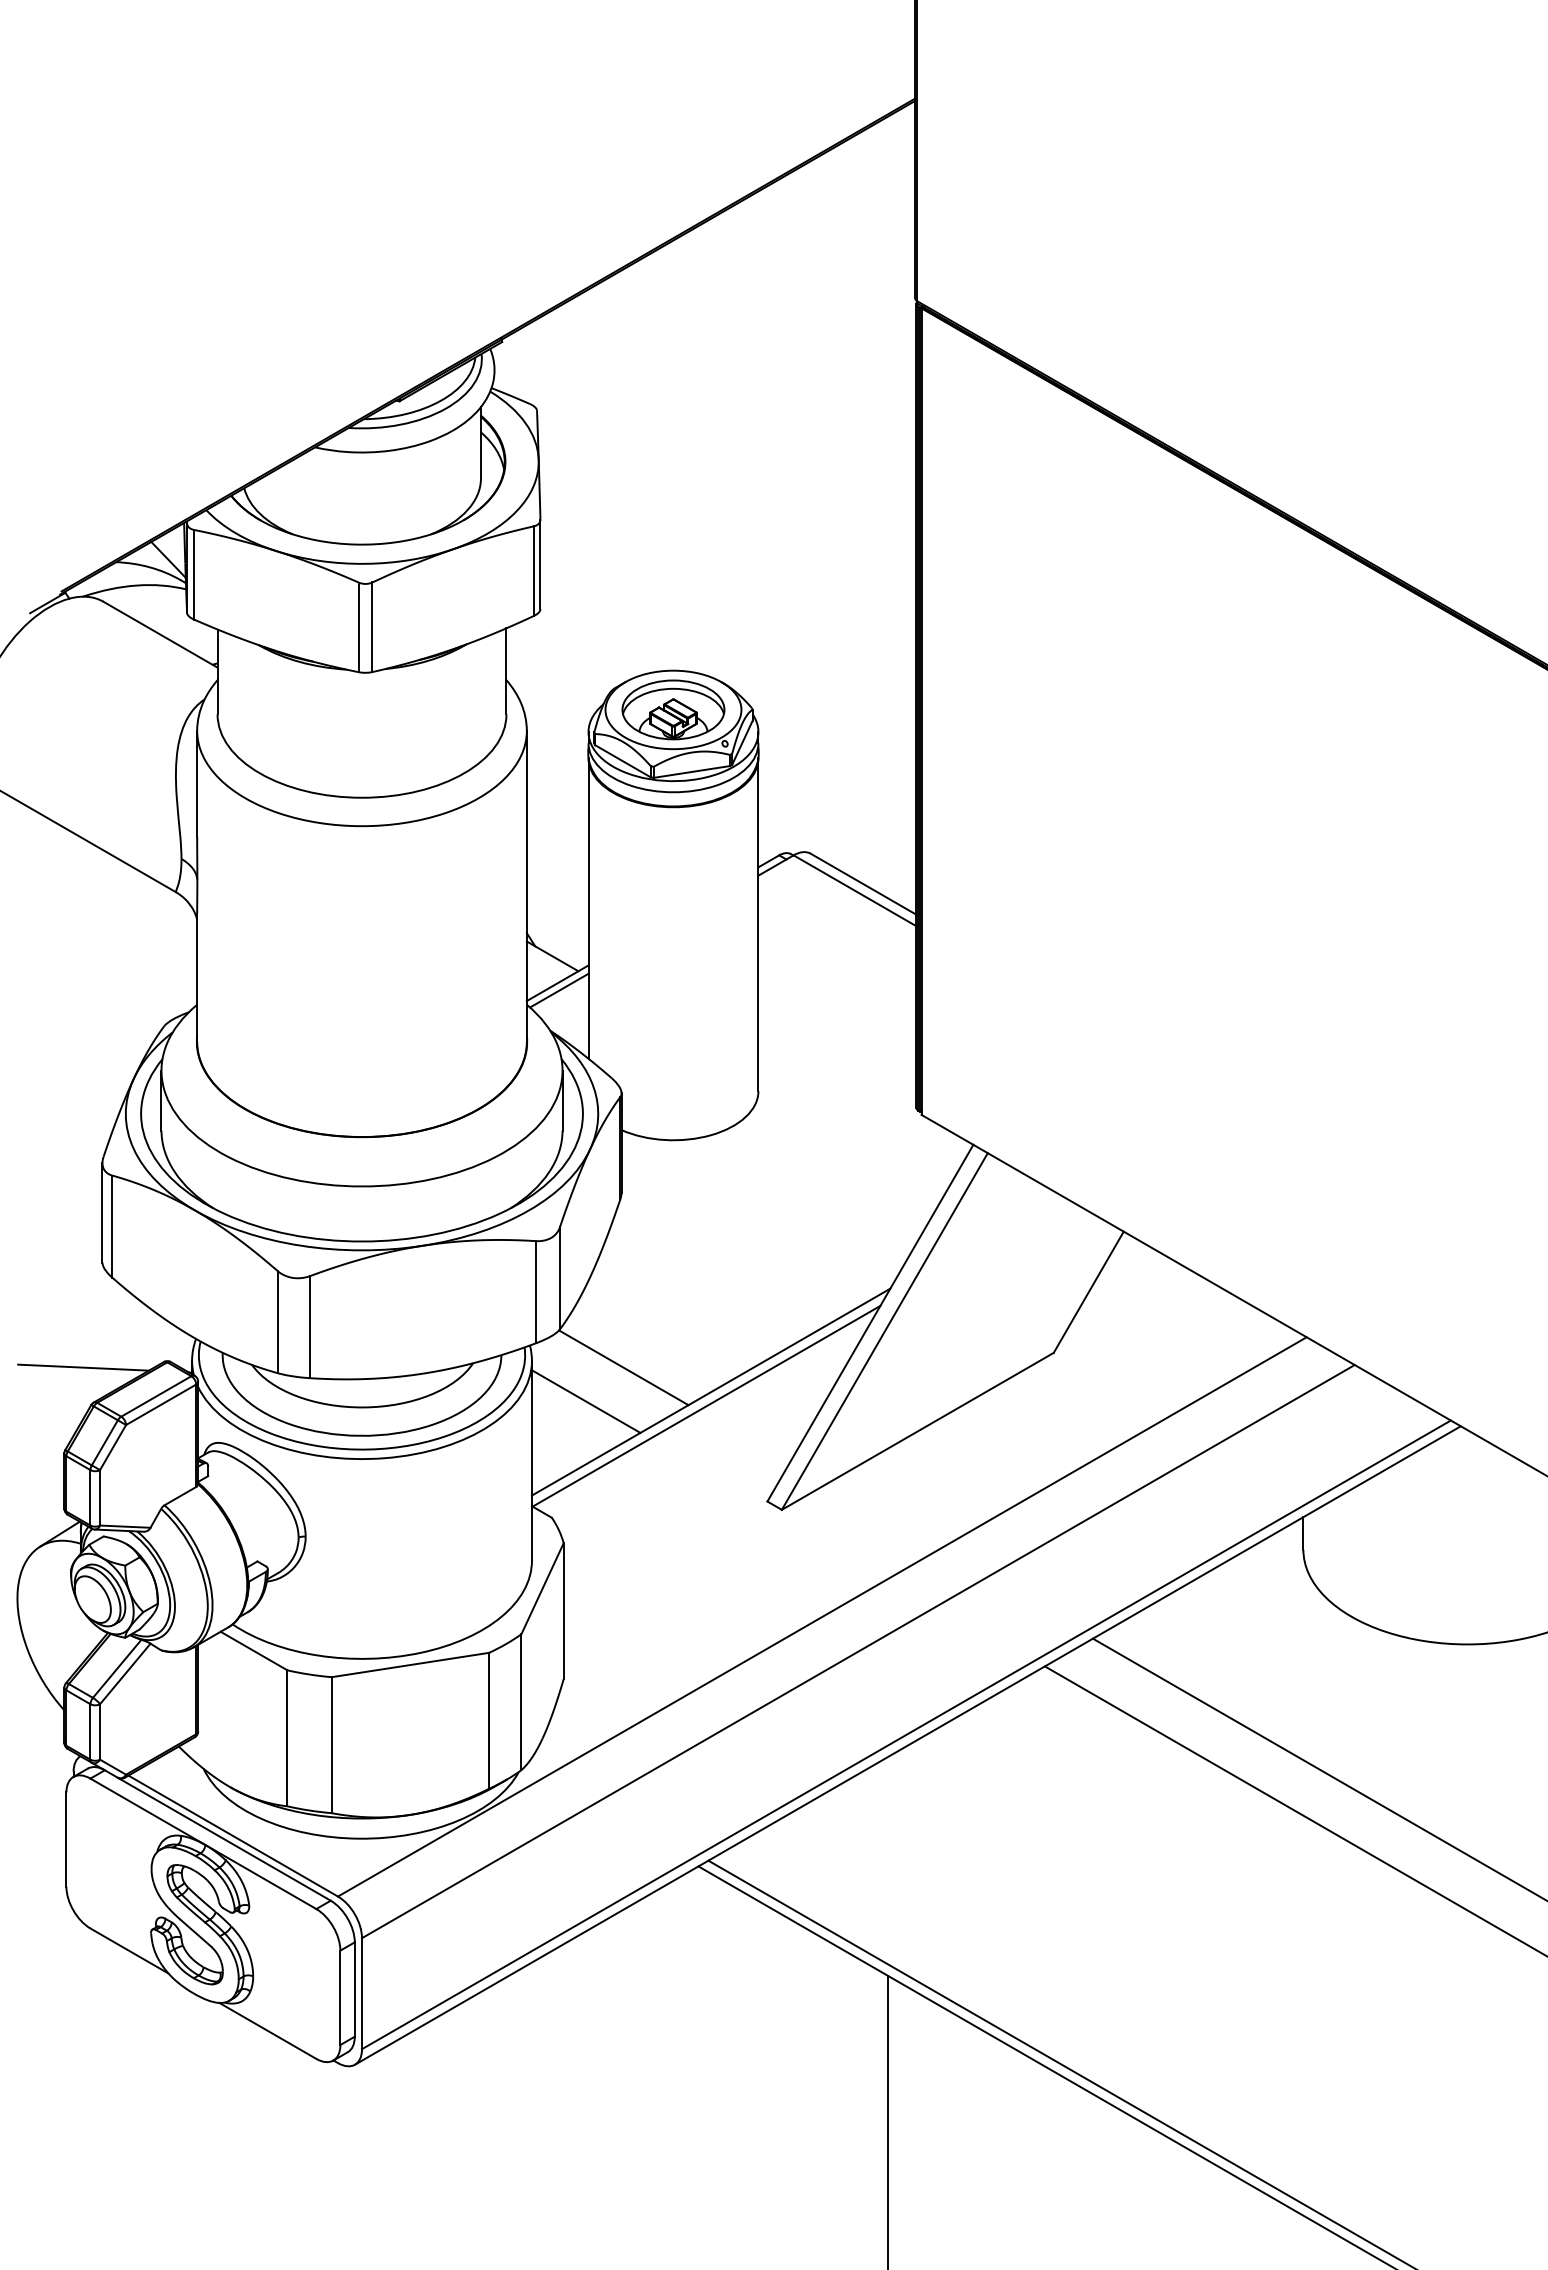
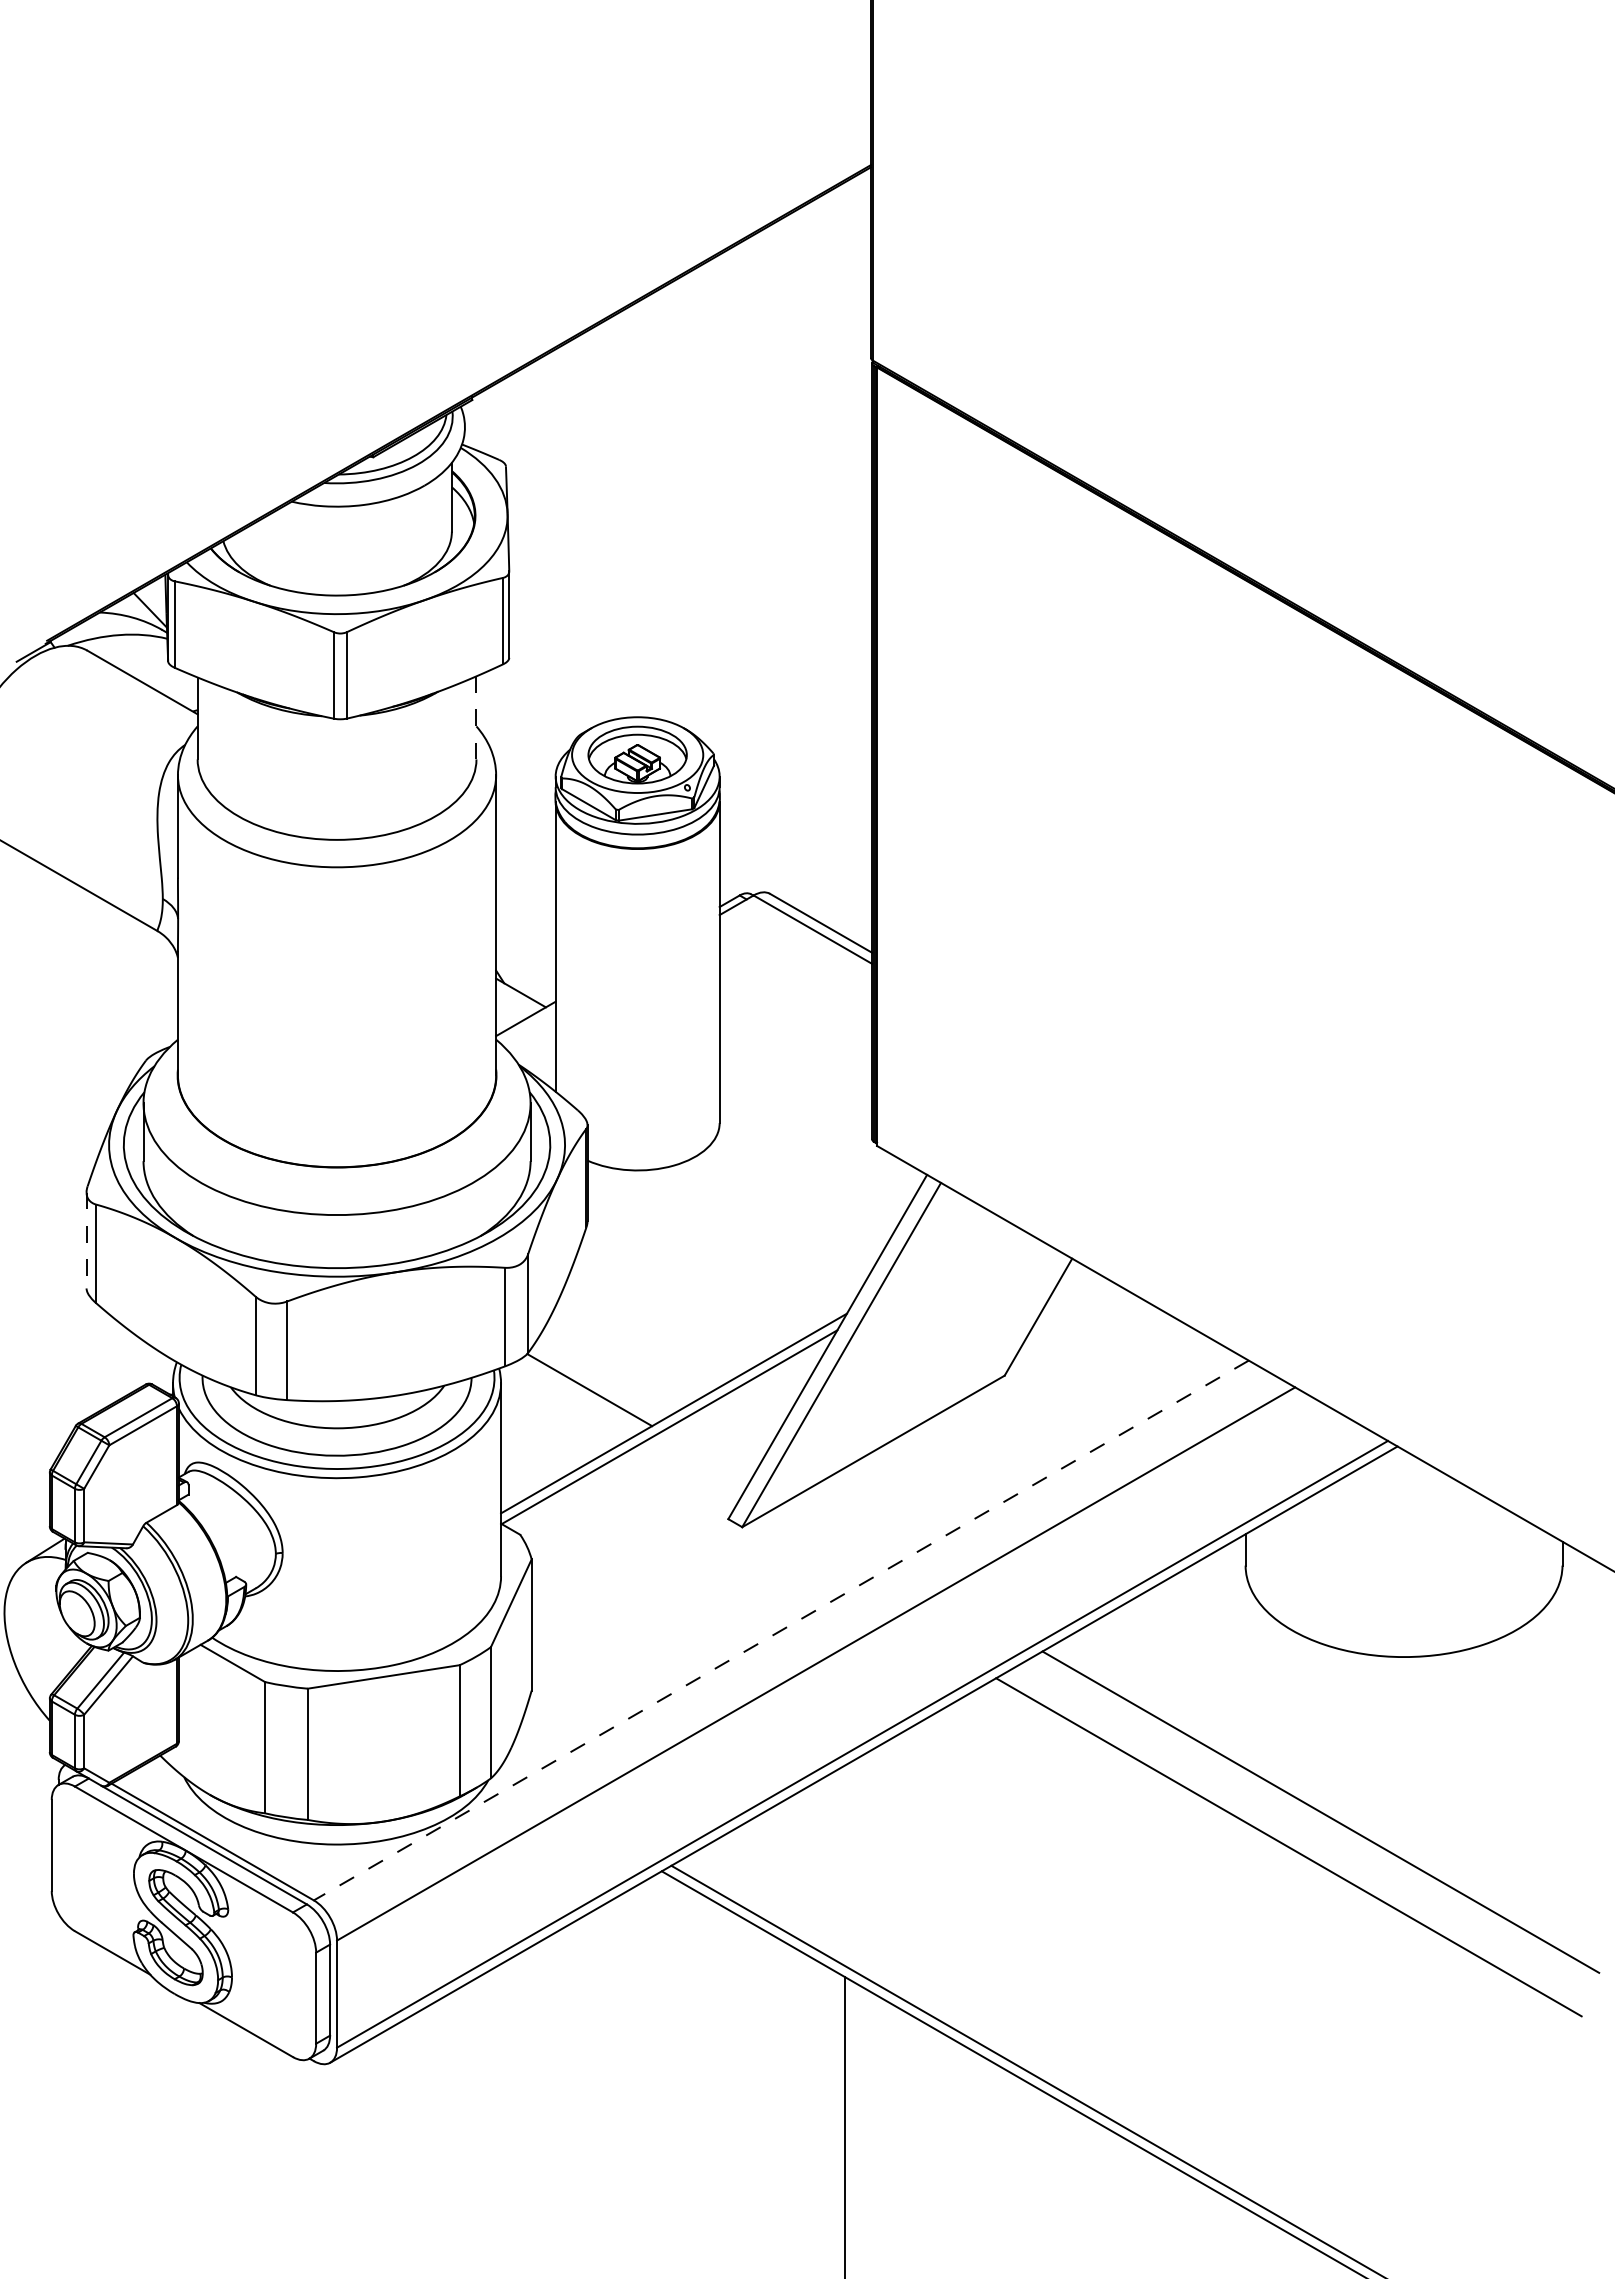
line: (506, 670) -> (476, 717), solid -> dashed
line: (559, 990) -> (527, 1025), removed
line: (102, 1212) -> (86, 1240), solid -> dashed
line: (83, 1367) -> (68, 1389), removed
line: (586, 1401) -> (553, 1422), removed
line: (822, 1616) -> (781, 1630), solid -> dashed

